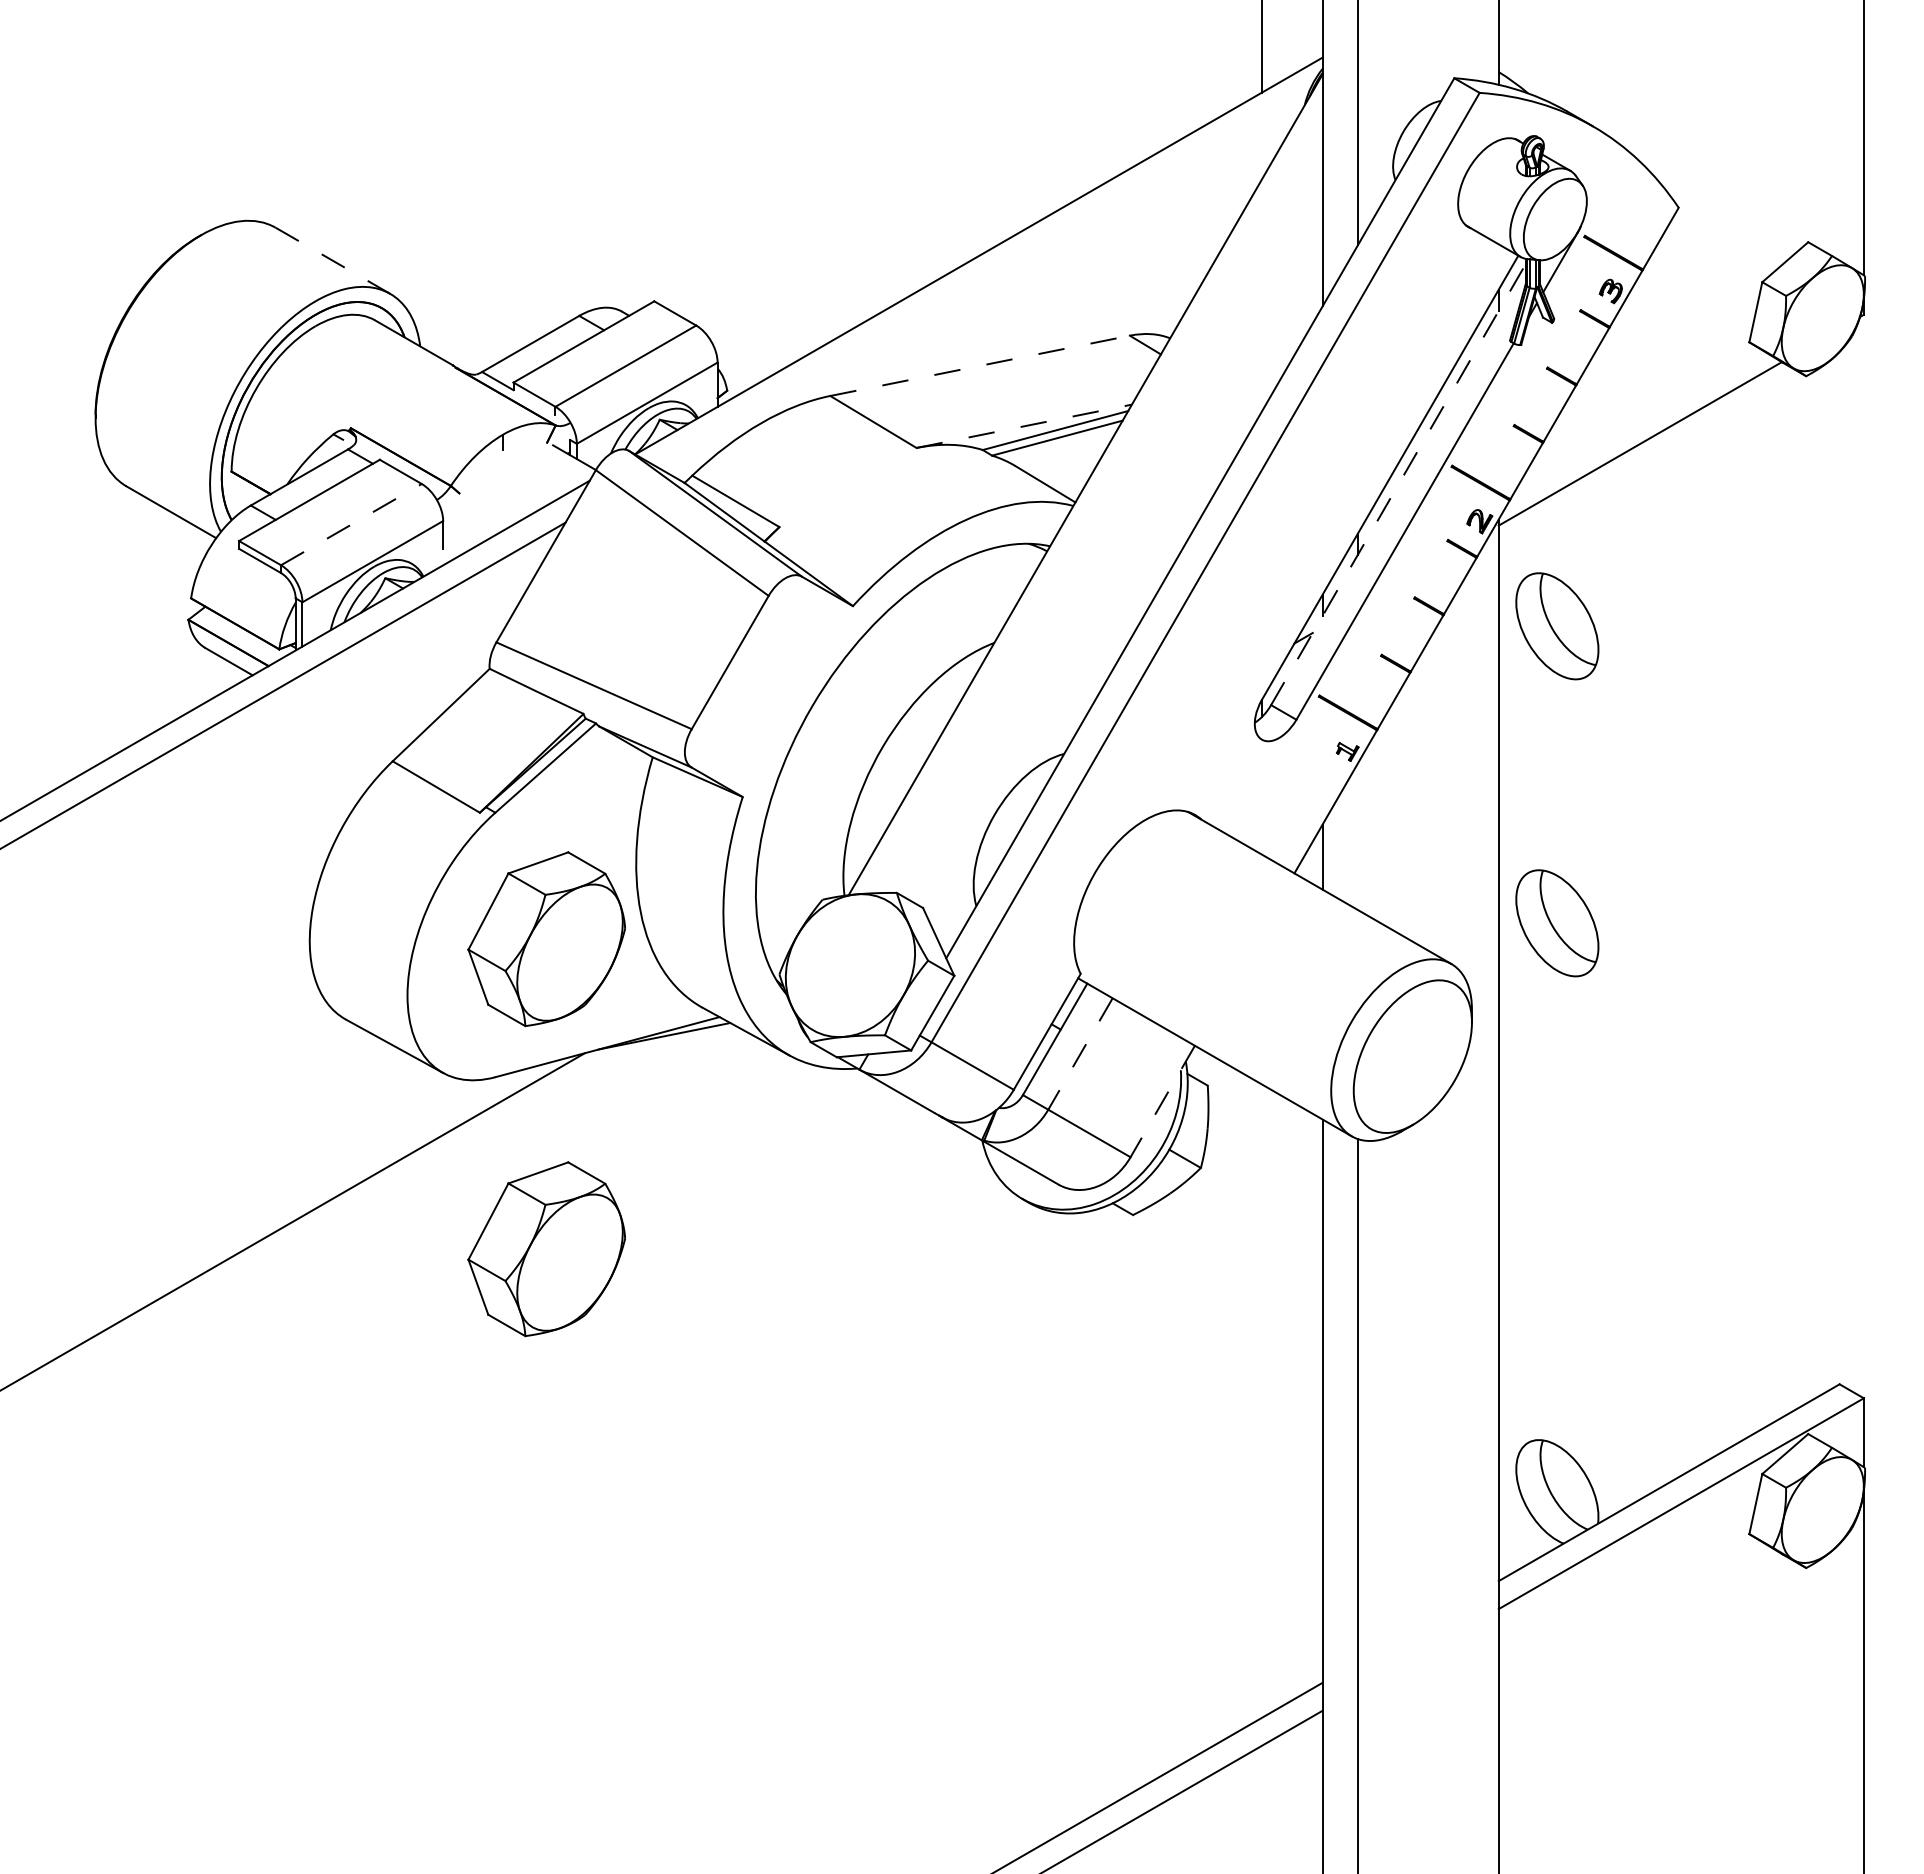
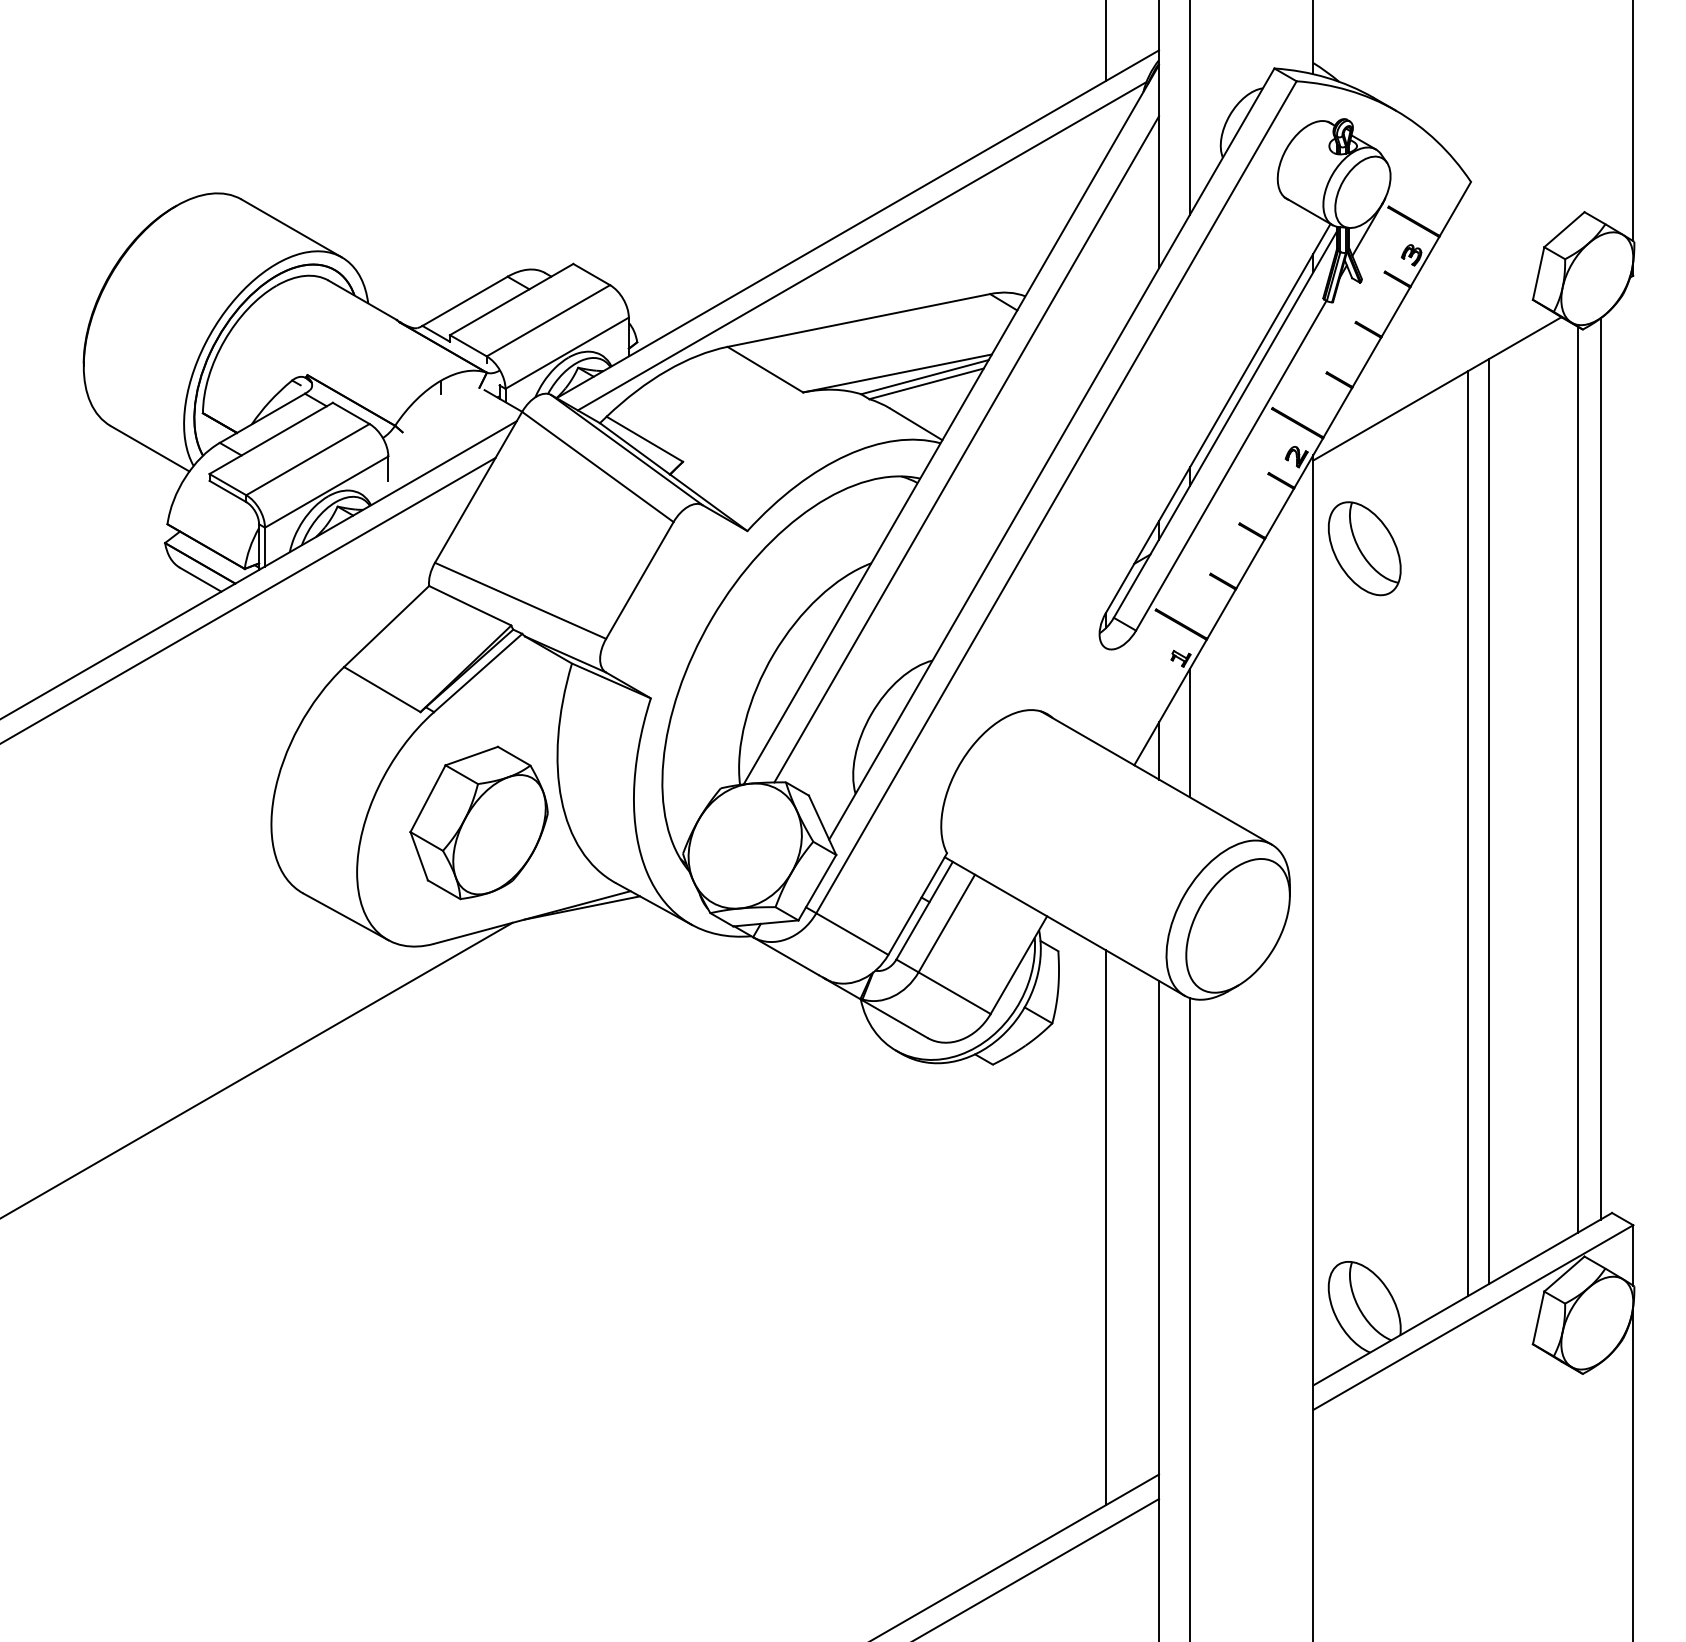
line: (333, 261) -> (292, 229), dashed -> solid
line: (983, 280) -> (861, 245), added
line: (980, 365) -> (859, 320), dashed -> solid
line: (1024, 426) -> (897, 373), dashed -> solid
line: (1398, 484) -> (1225, 424), dashed -> solid
line: (1102, 512) -> (966, 449), added
line: (351, 524) -> (308, 459), dashed -> solid
line: (1357, 836) -> (1189, 732), added
line: (1826, 877) -> (1600, 768), added
line: (1800, 889) -> (1577, 779), added
part: (1557, 923) -> (1364, 809), removed
line: (1698, 937) -> (1488, 821), added
line: (1674, 951) -> (1467, 833), added
line: (1080, 1054) -> (946, 923), dashed -> solid
line: (1162, 1101) -> (1018, 965), dashed -> solid
part: (546, 1249) -> (478, 1094), removed
line: (1262, 1400) -> (1106, 1227), added

